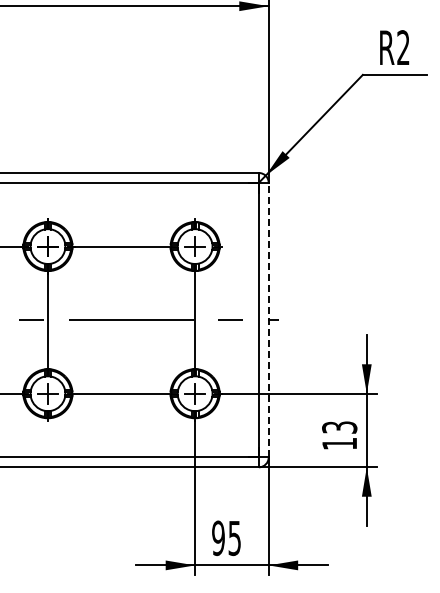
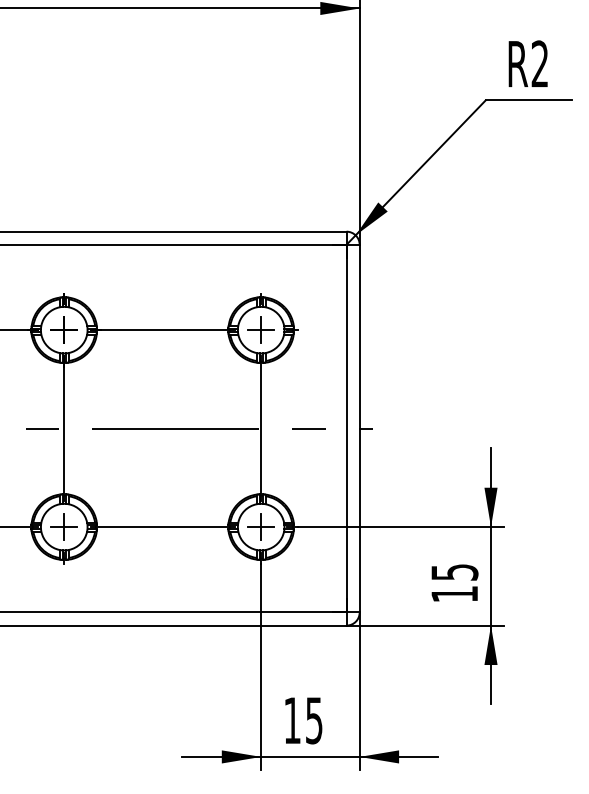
line: (268, 319) -> (359, 427), dashed -> solid
text: (339, 427) -> (454, 572), 13 -> 15
text: (218, 538) -> (292, 720), 95 -> 15

